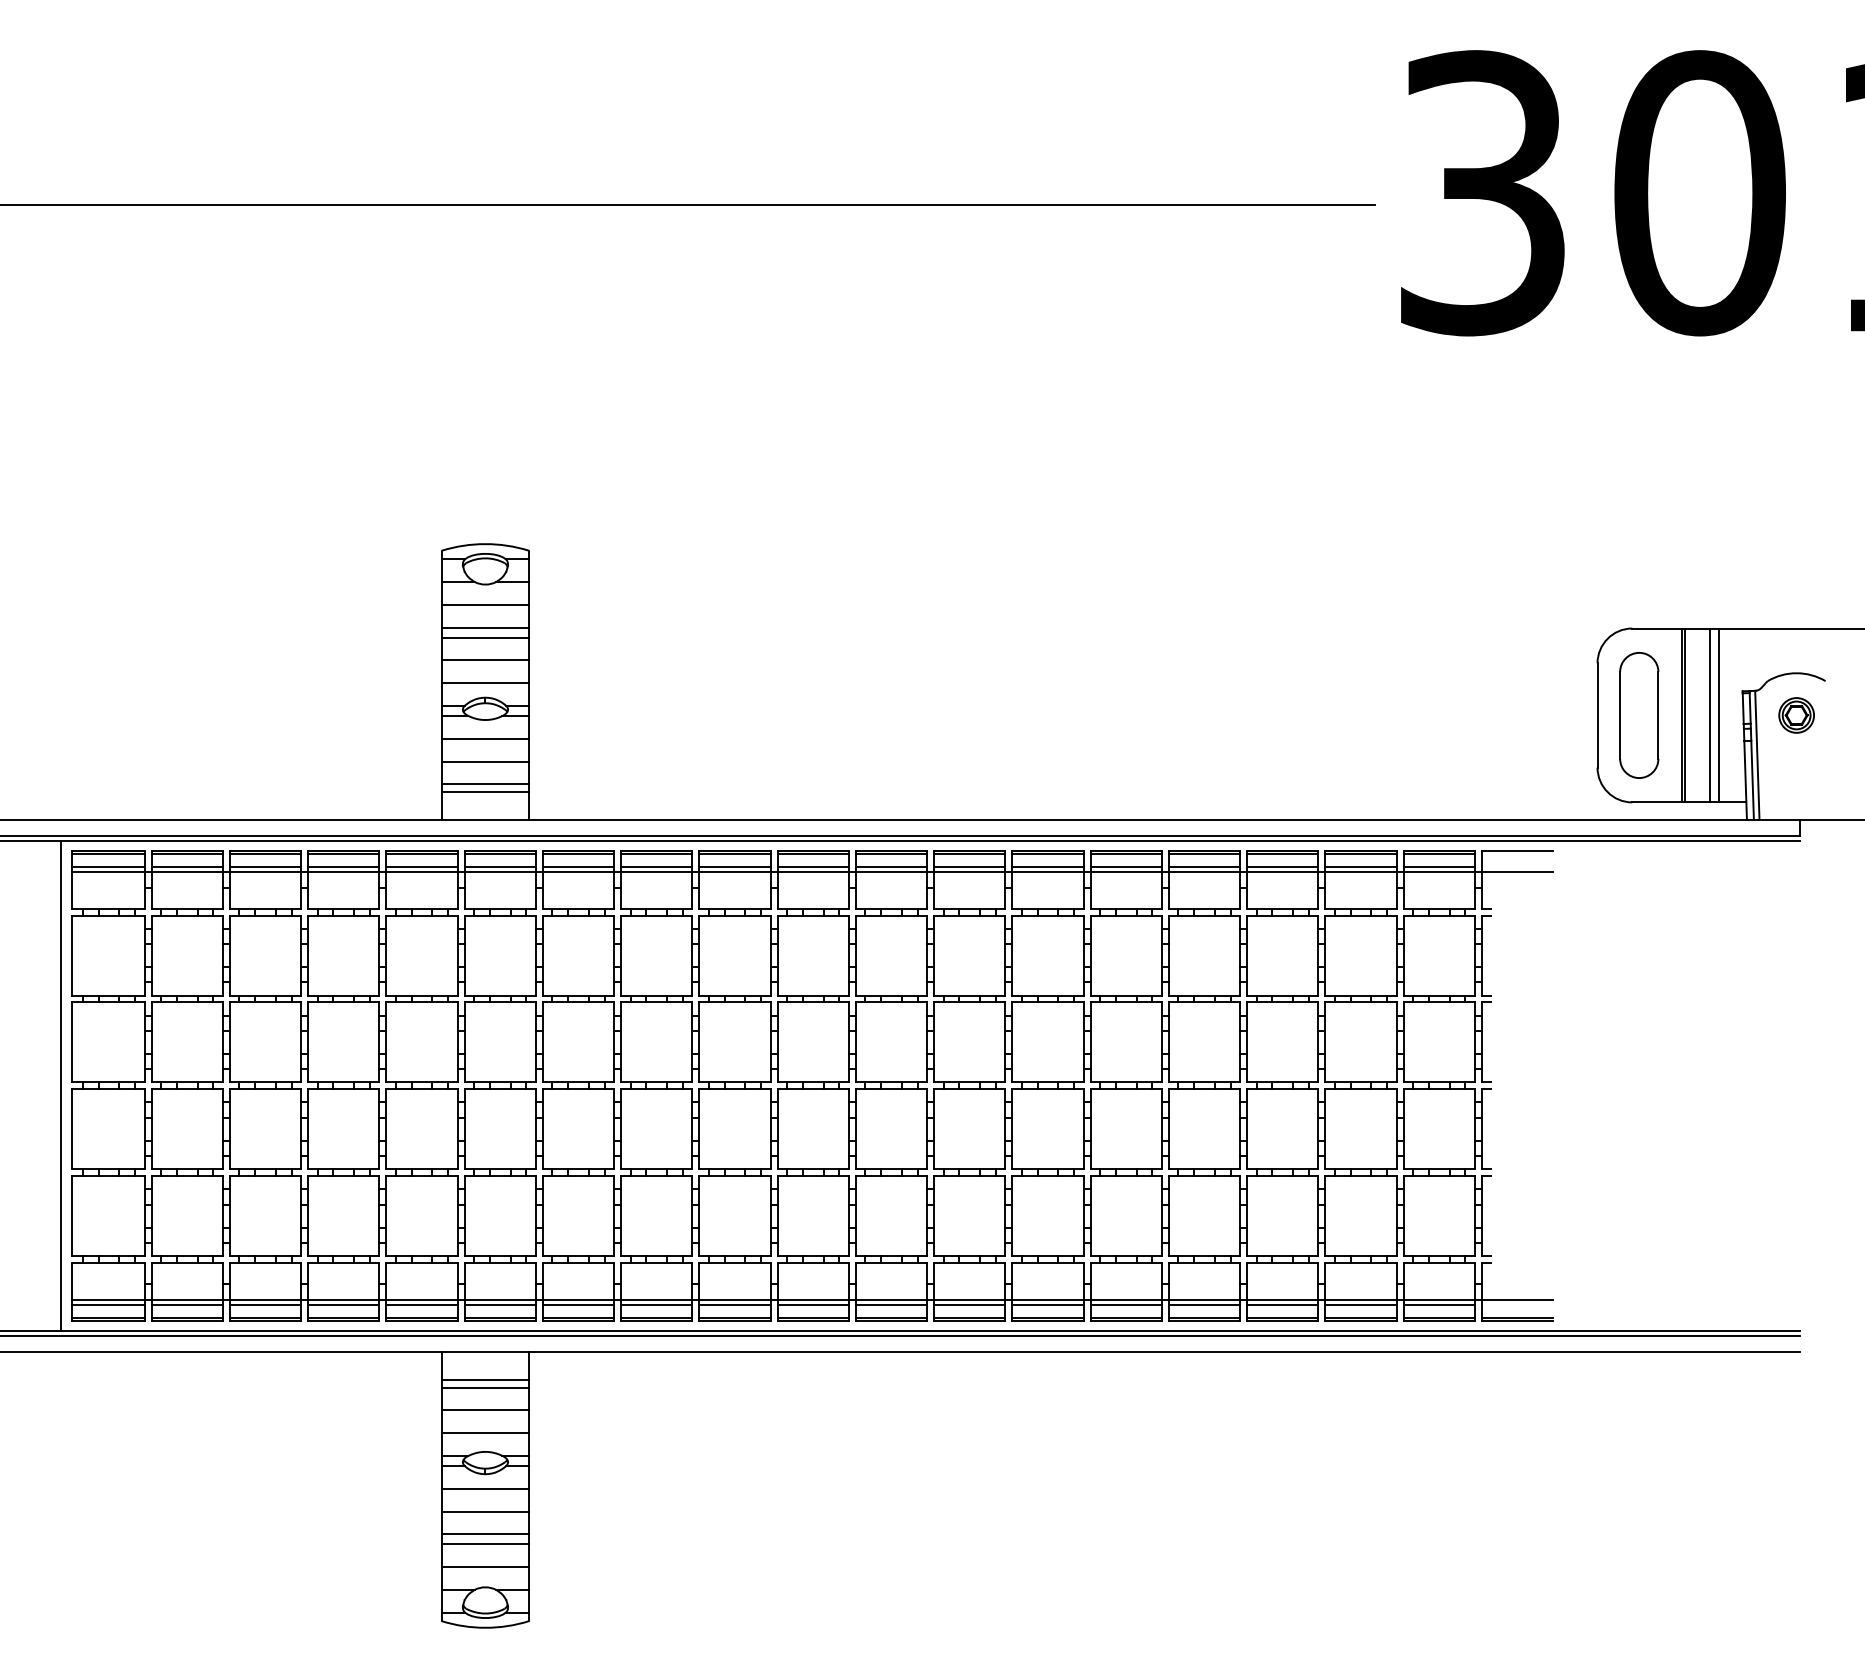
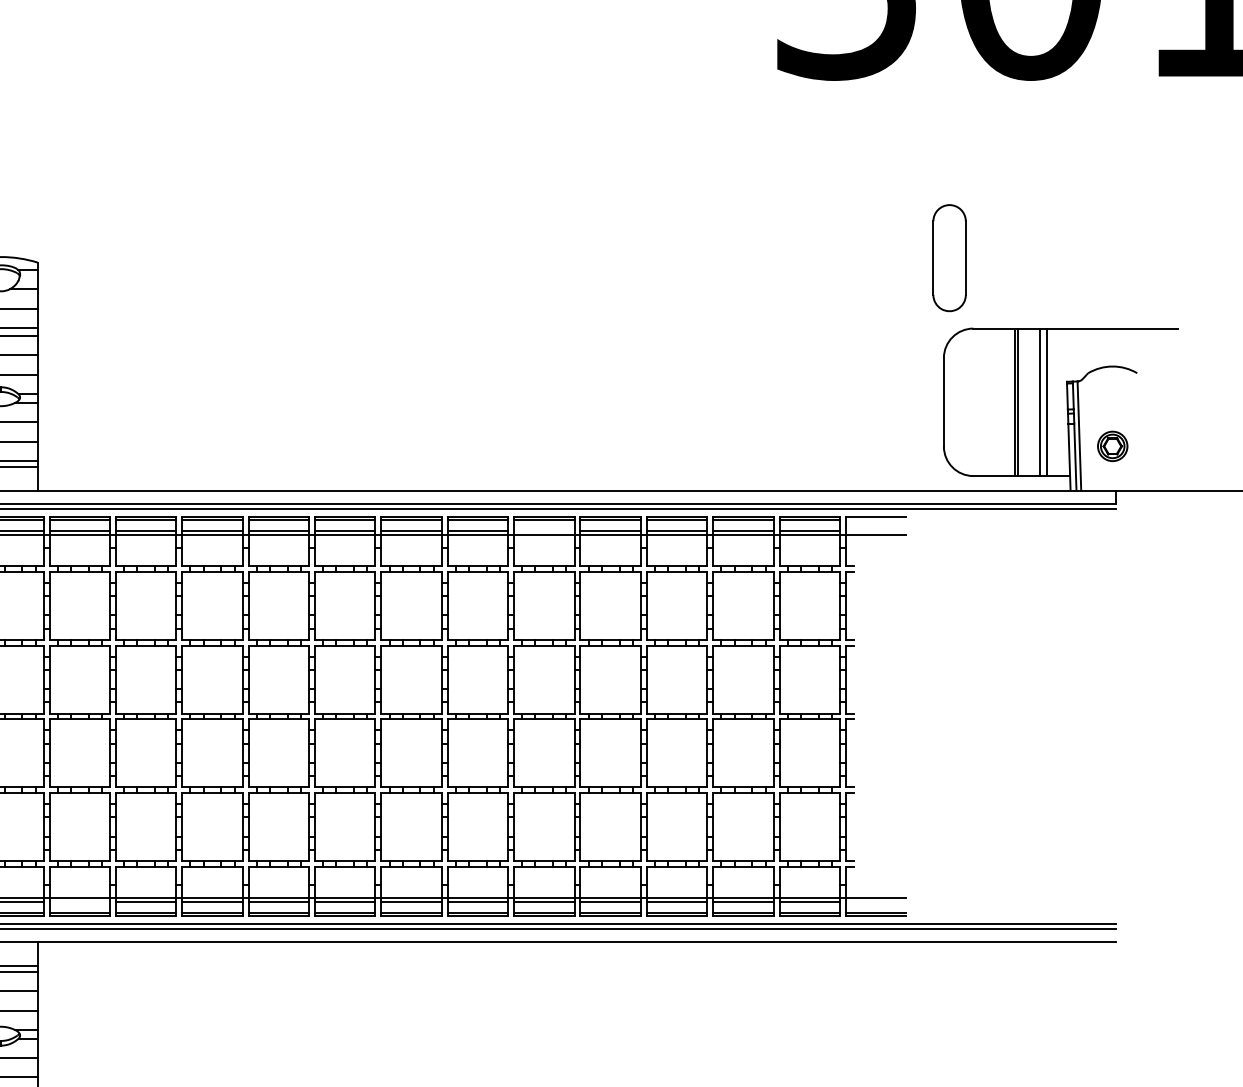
part: (1639, 715) -> (949, 258), moved
part: (1796, 715) -> (1112, 446), moved
line: (1125, 866) -> (543, 530), removed
line: (578, 1305) -> (79, 902), removed

